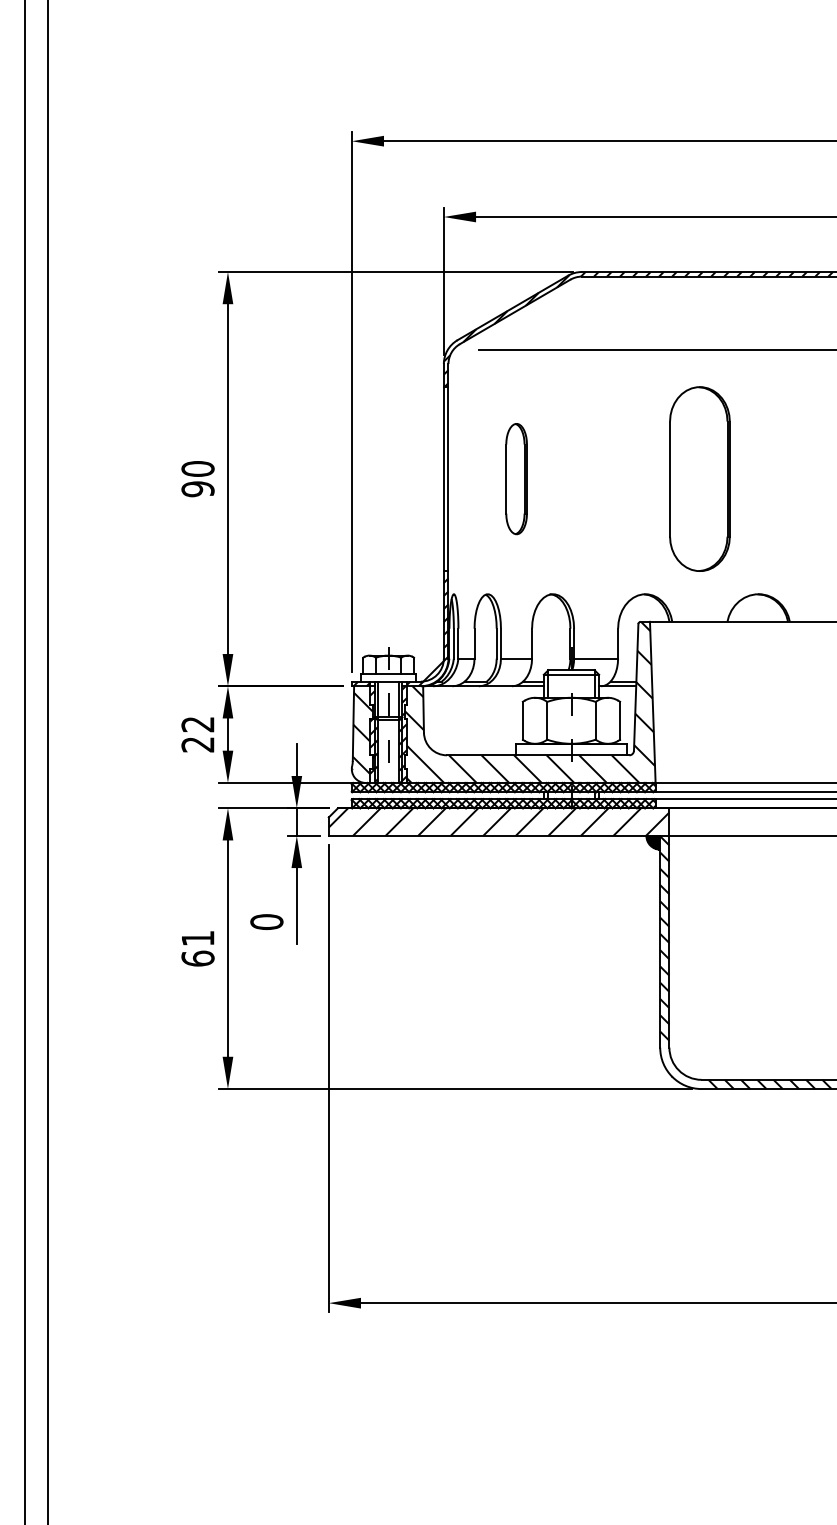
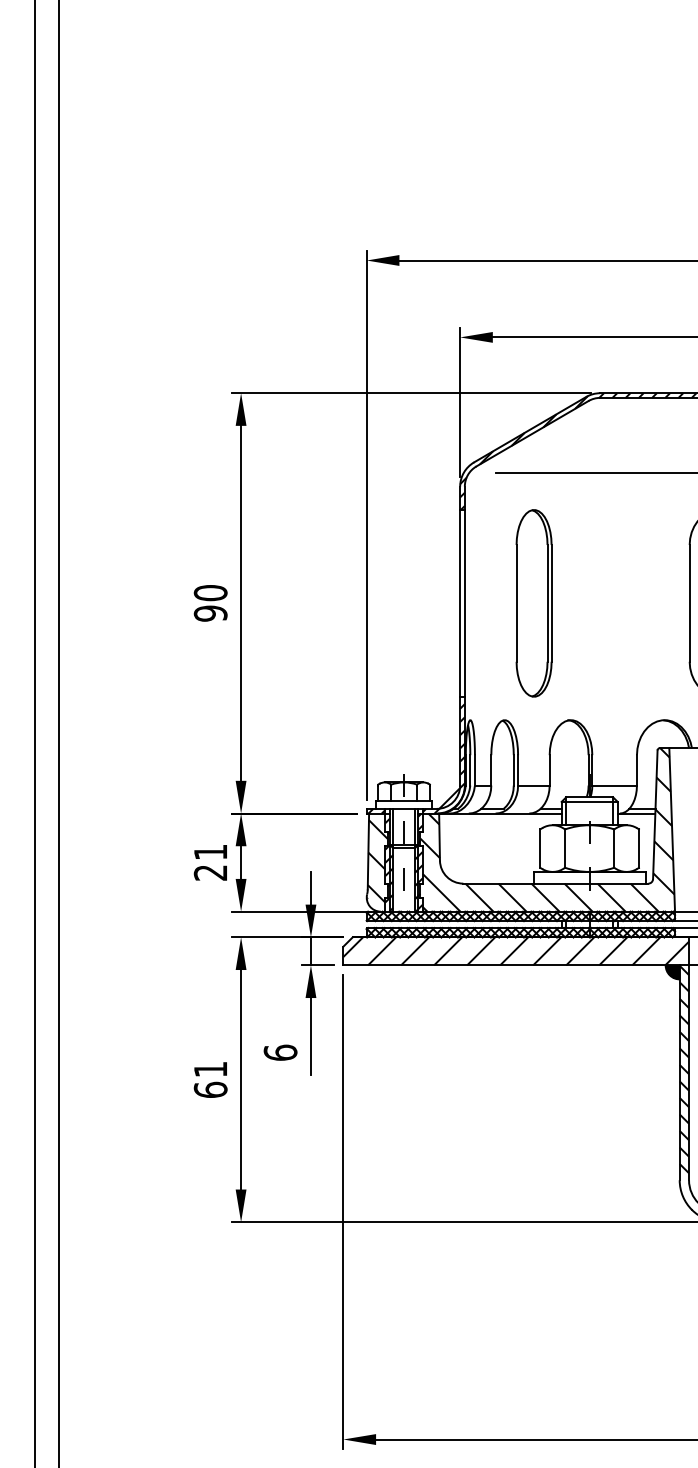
part: (516, 478) -> (533, 602), size x1.67
text: (197, 724) -> (210, 852), 22 -> 21
text: (266, 922) -> (280, 1053), 0 -> 6

